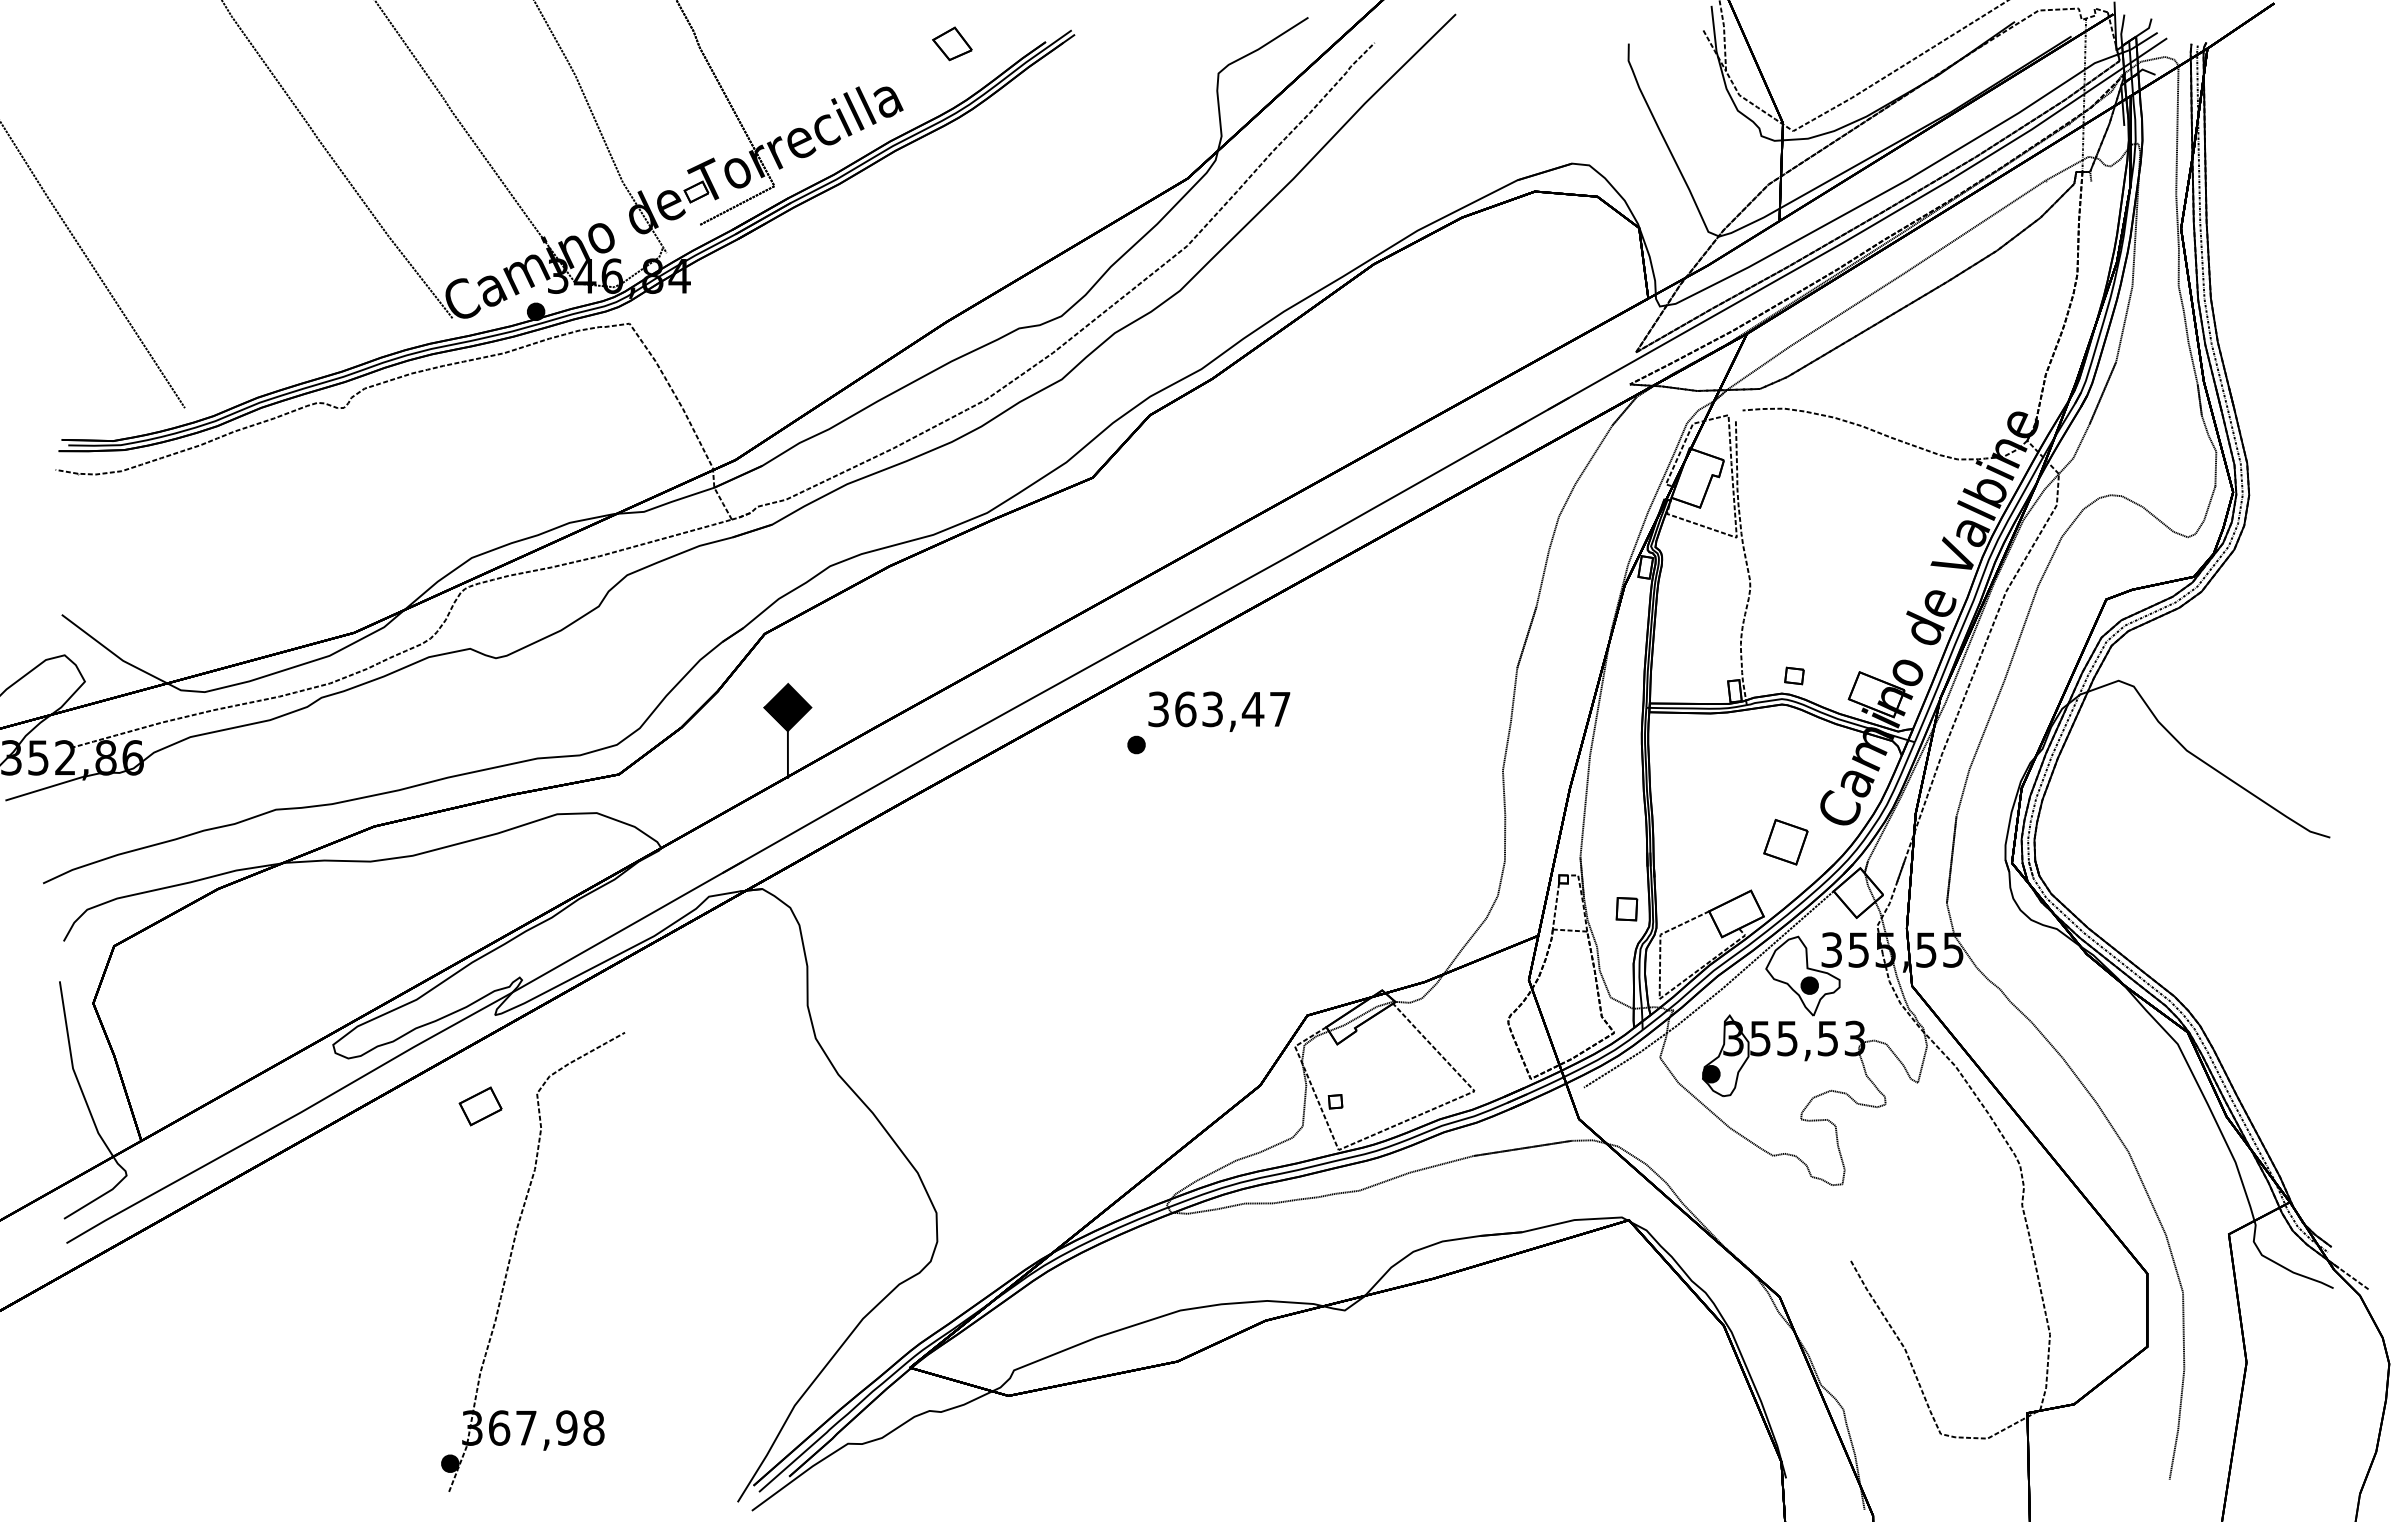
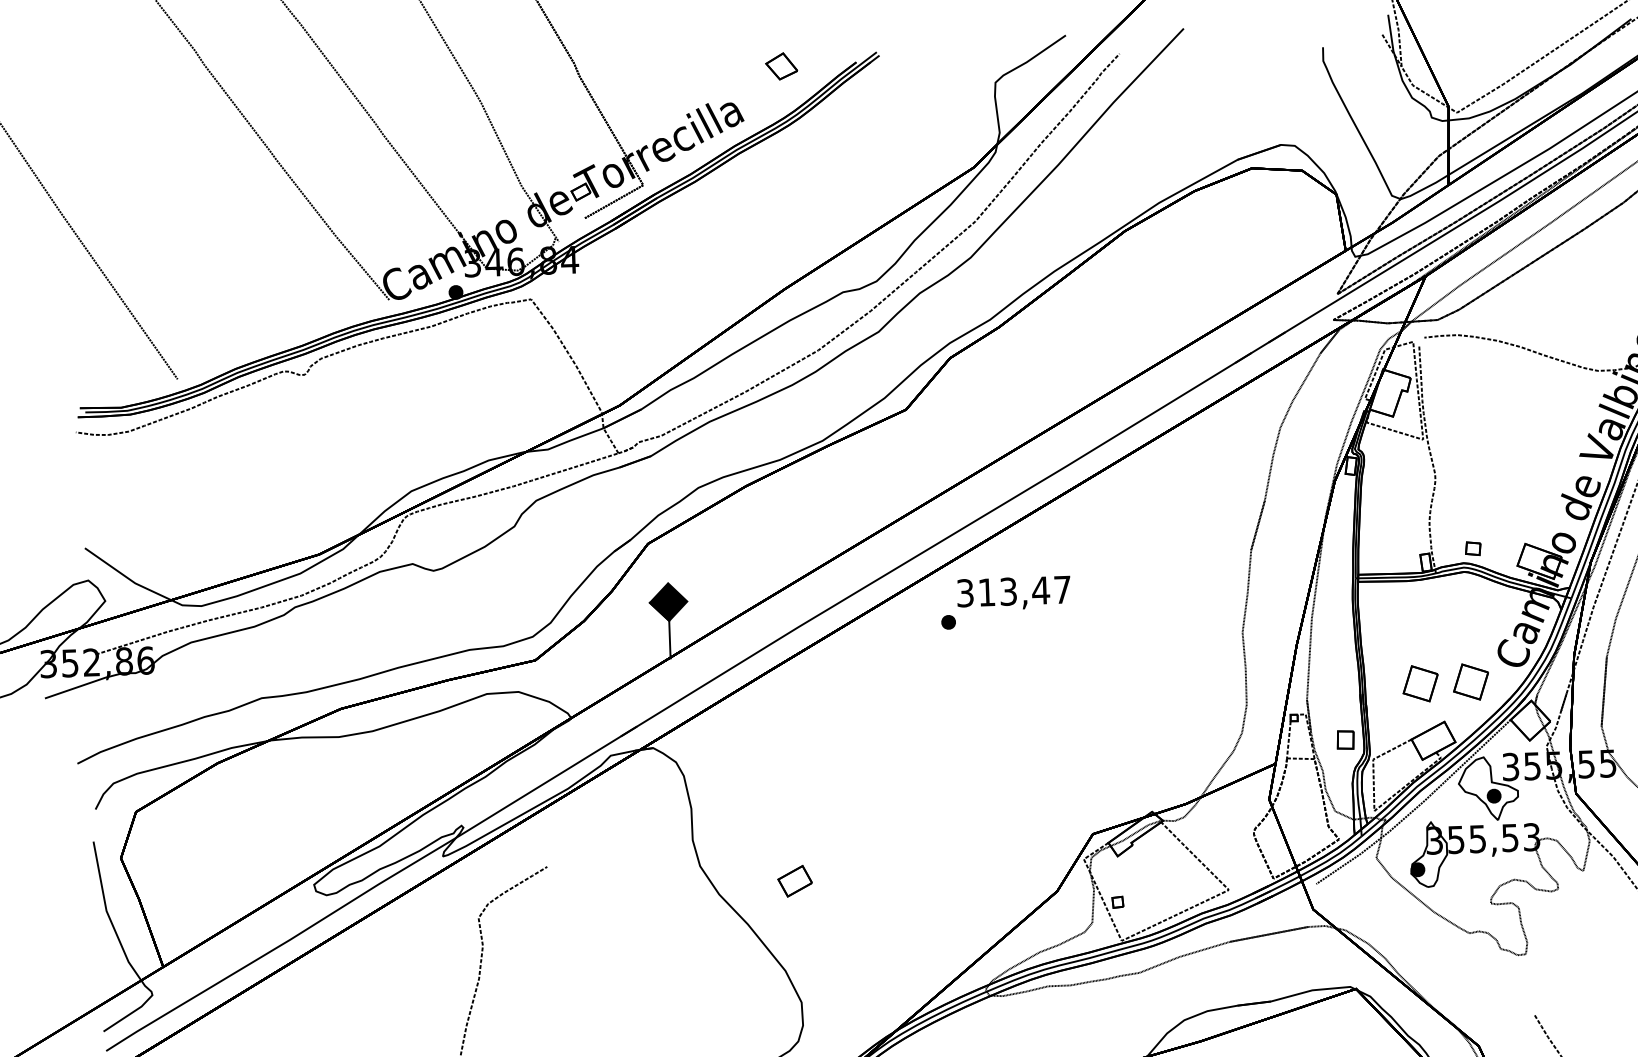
text: (1185, 709) -> (986, 592), 363,47 -> 313,47
part: (1722, 841) -> (1420, 683), added
part: (480, 1106) -> (794, 881), moved

